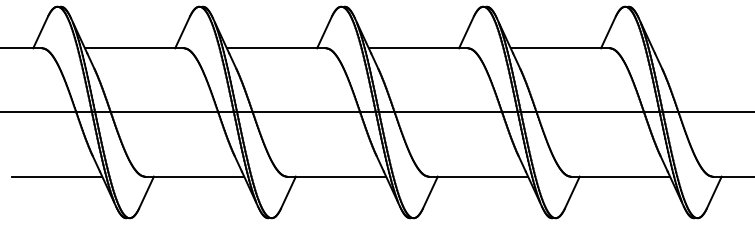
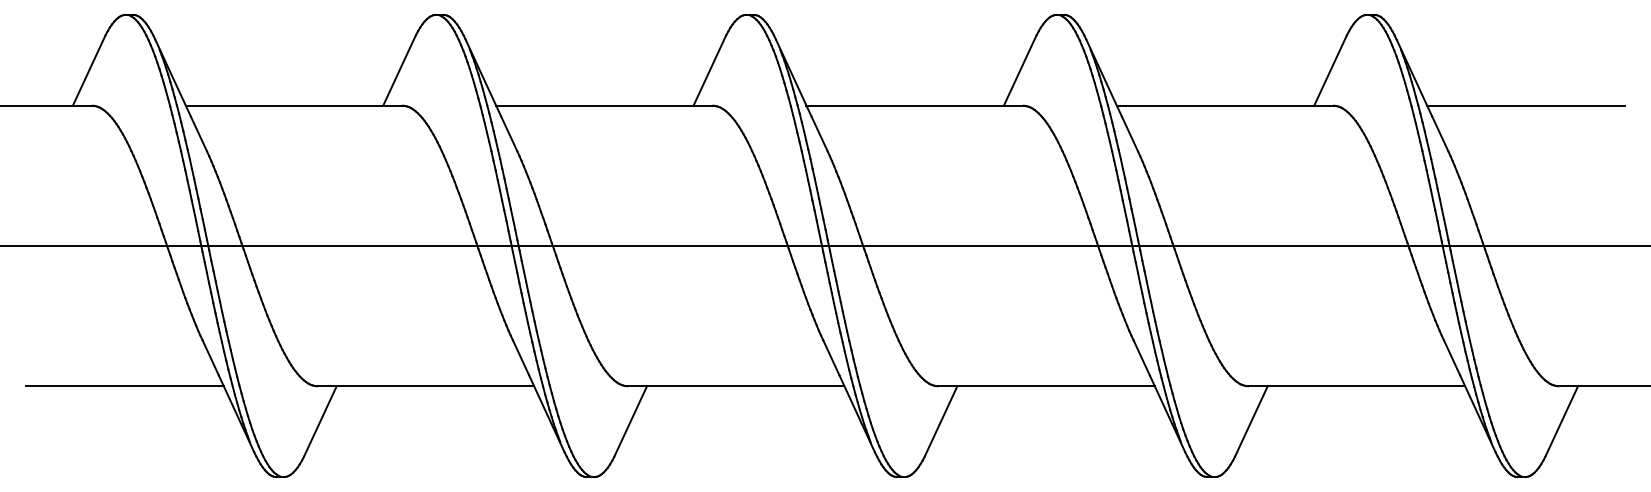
line: (697, 48) -> (1525, 106), added

